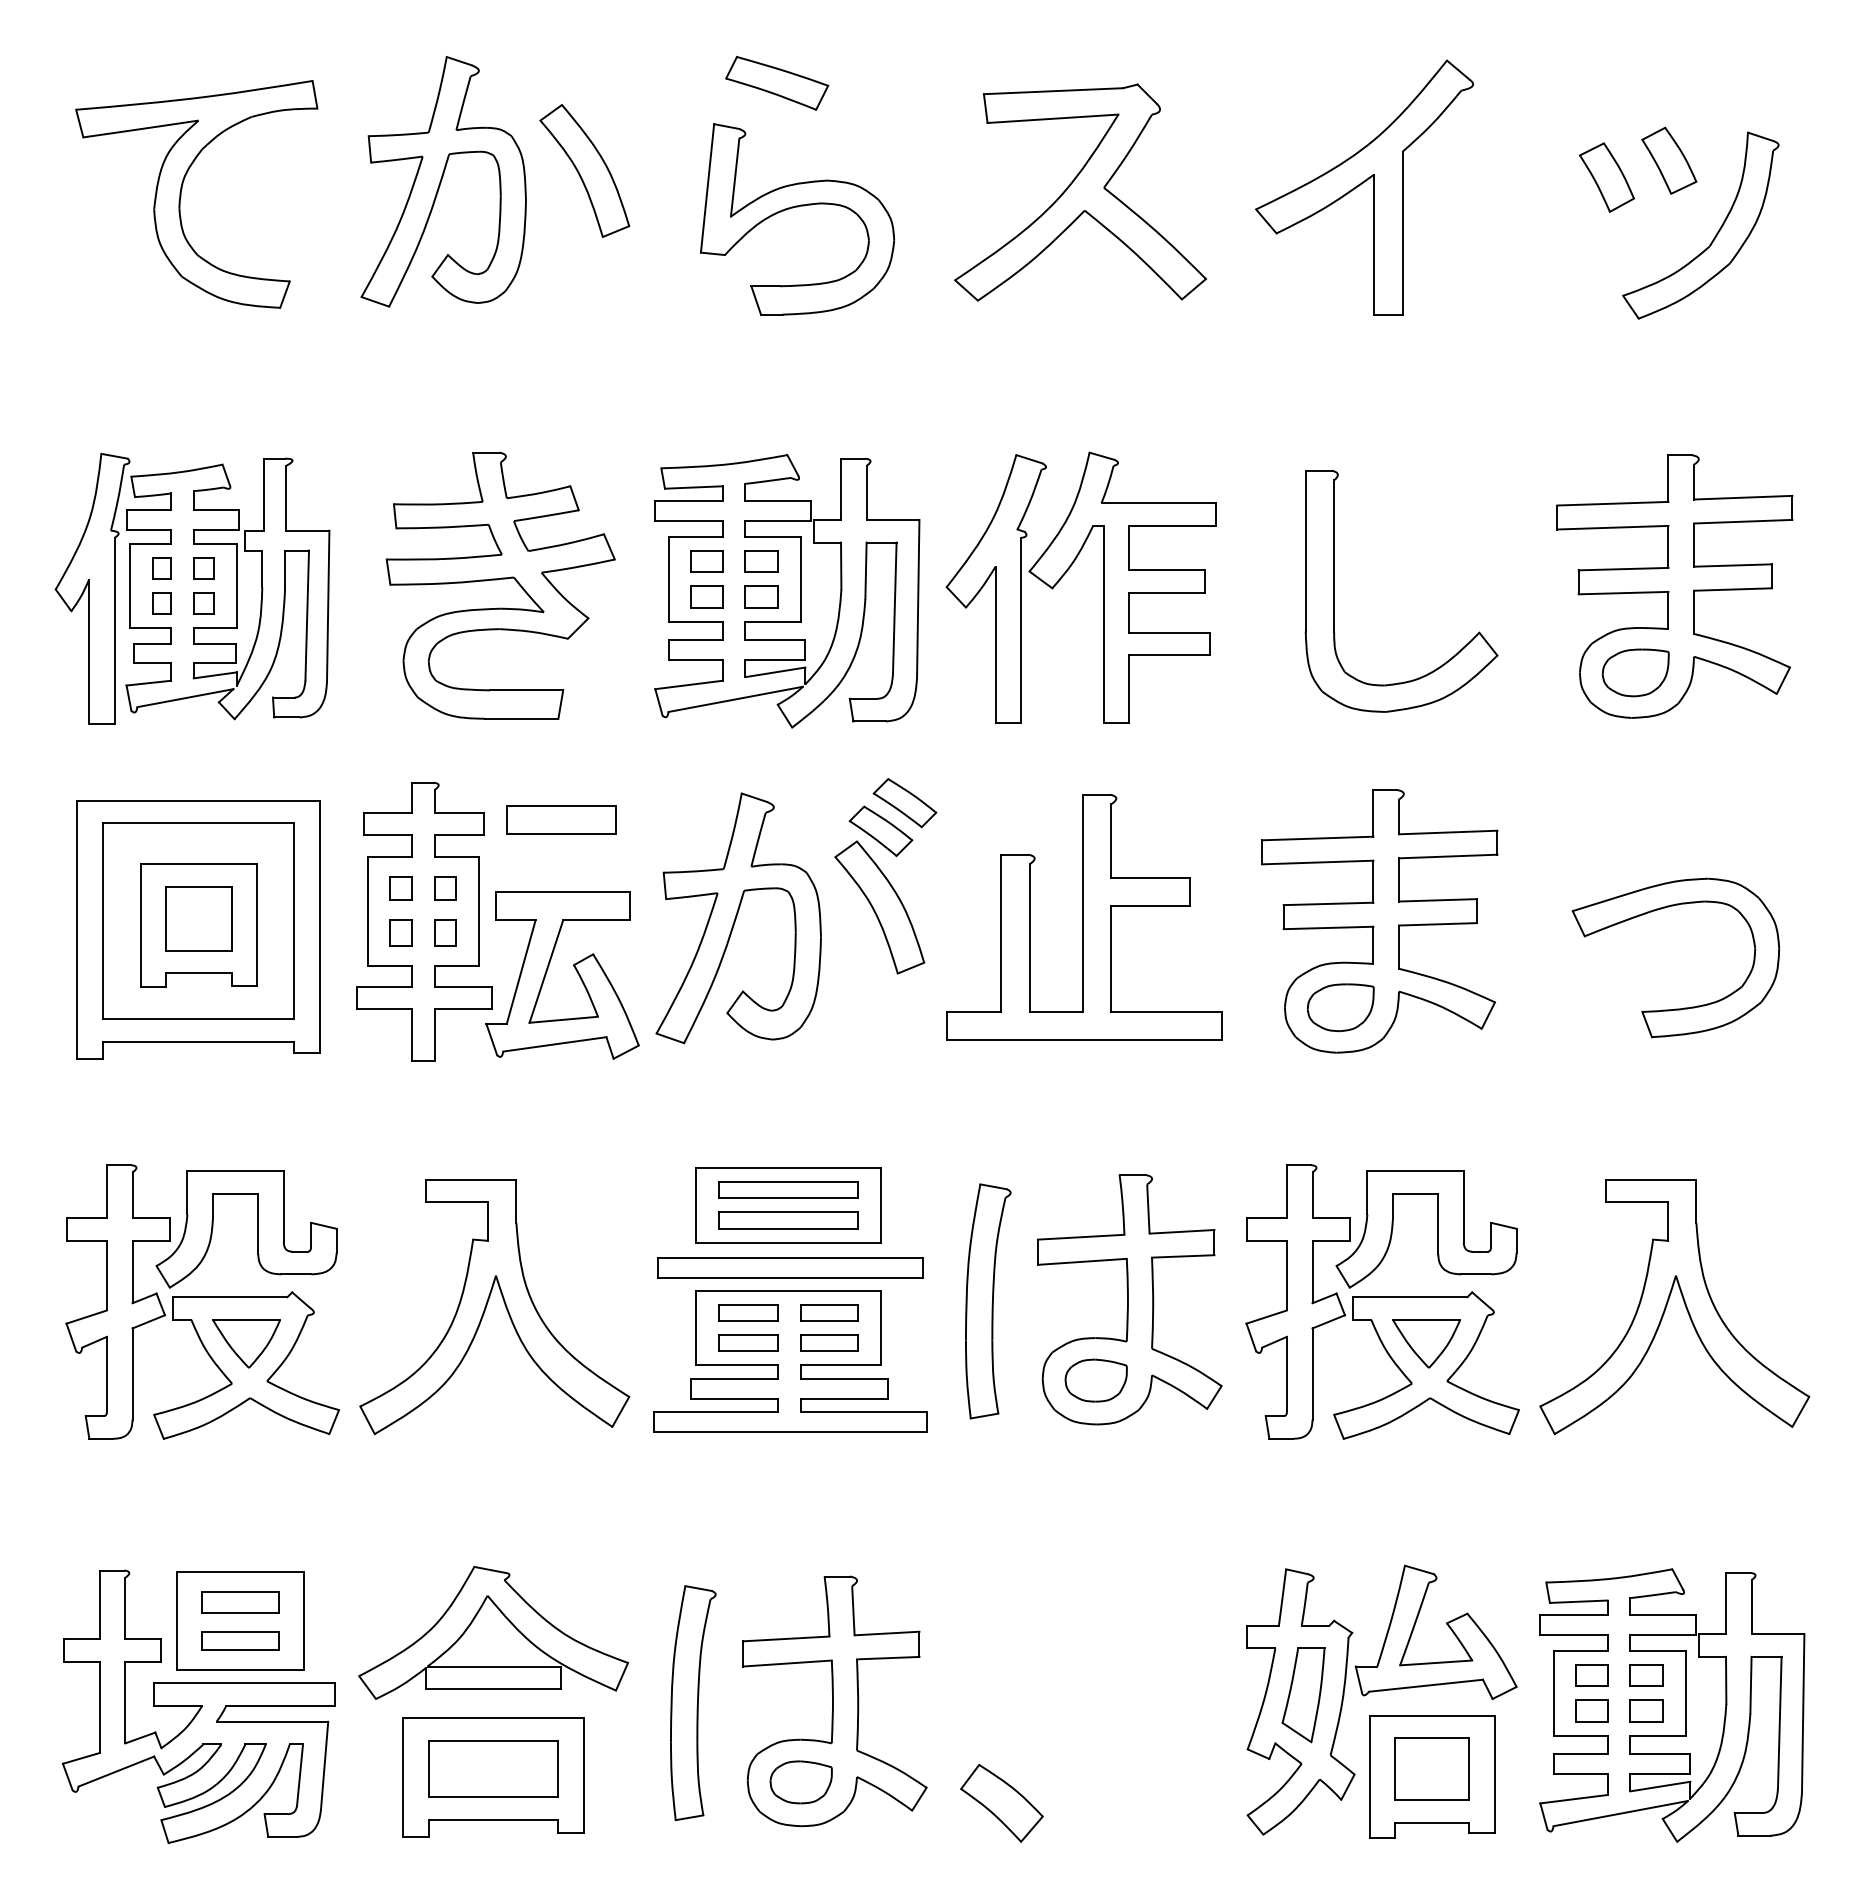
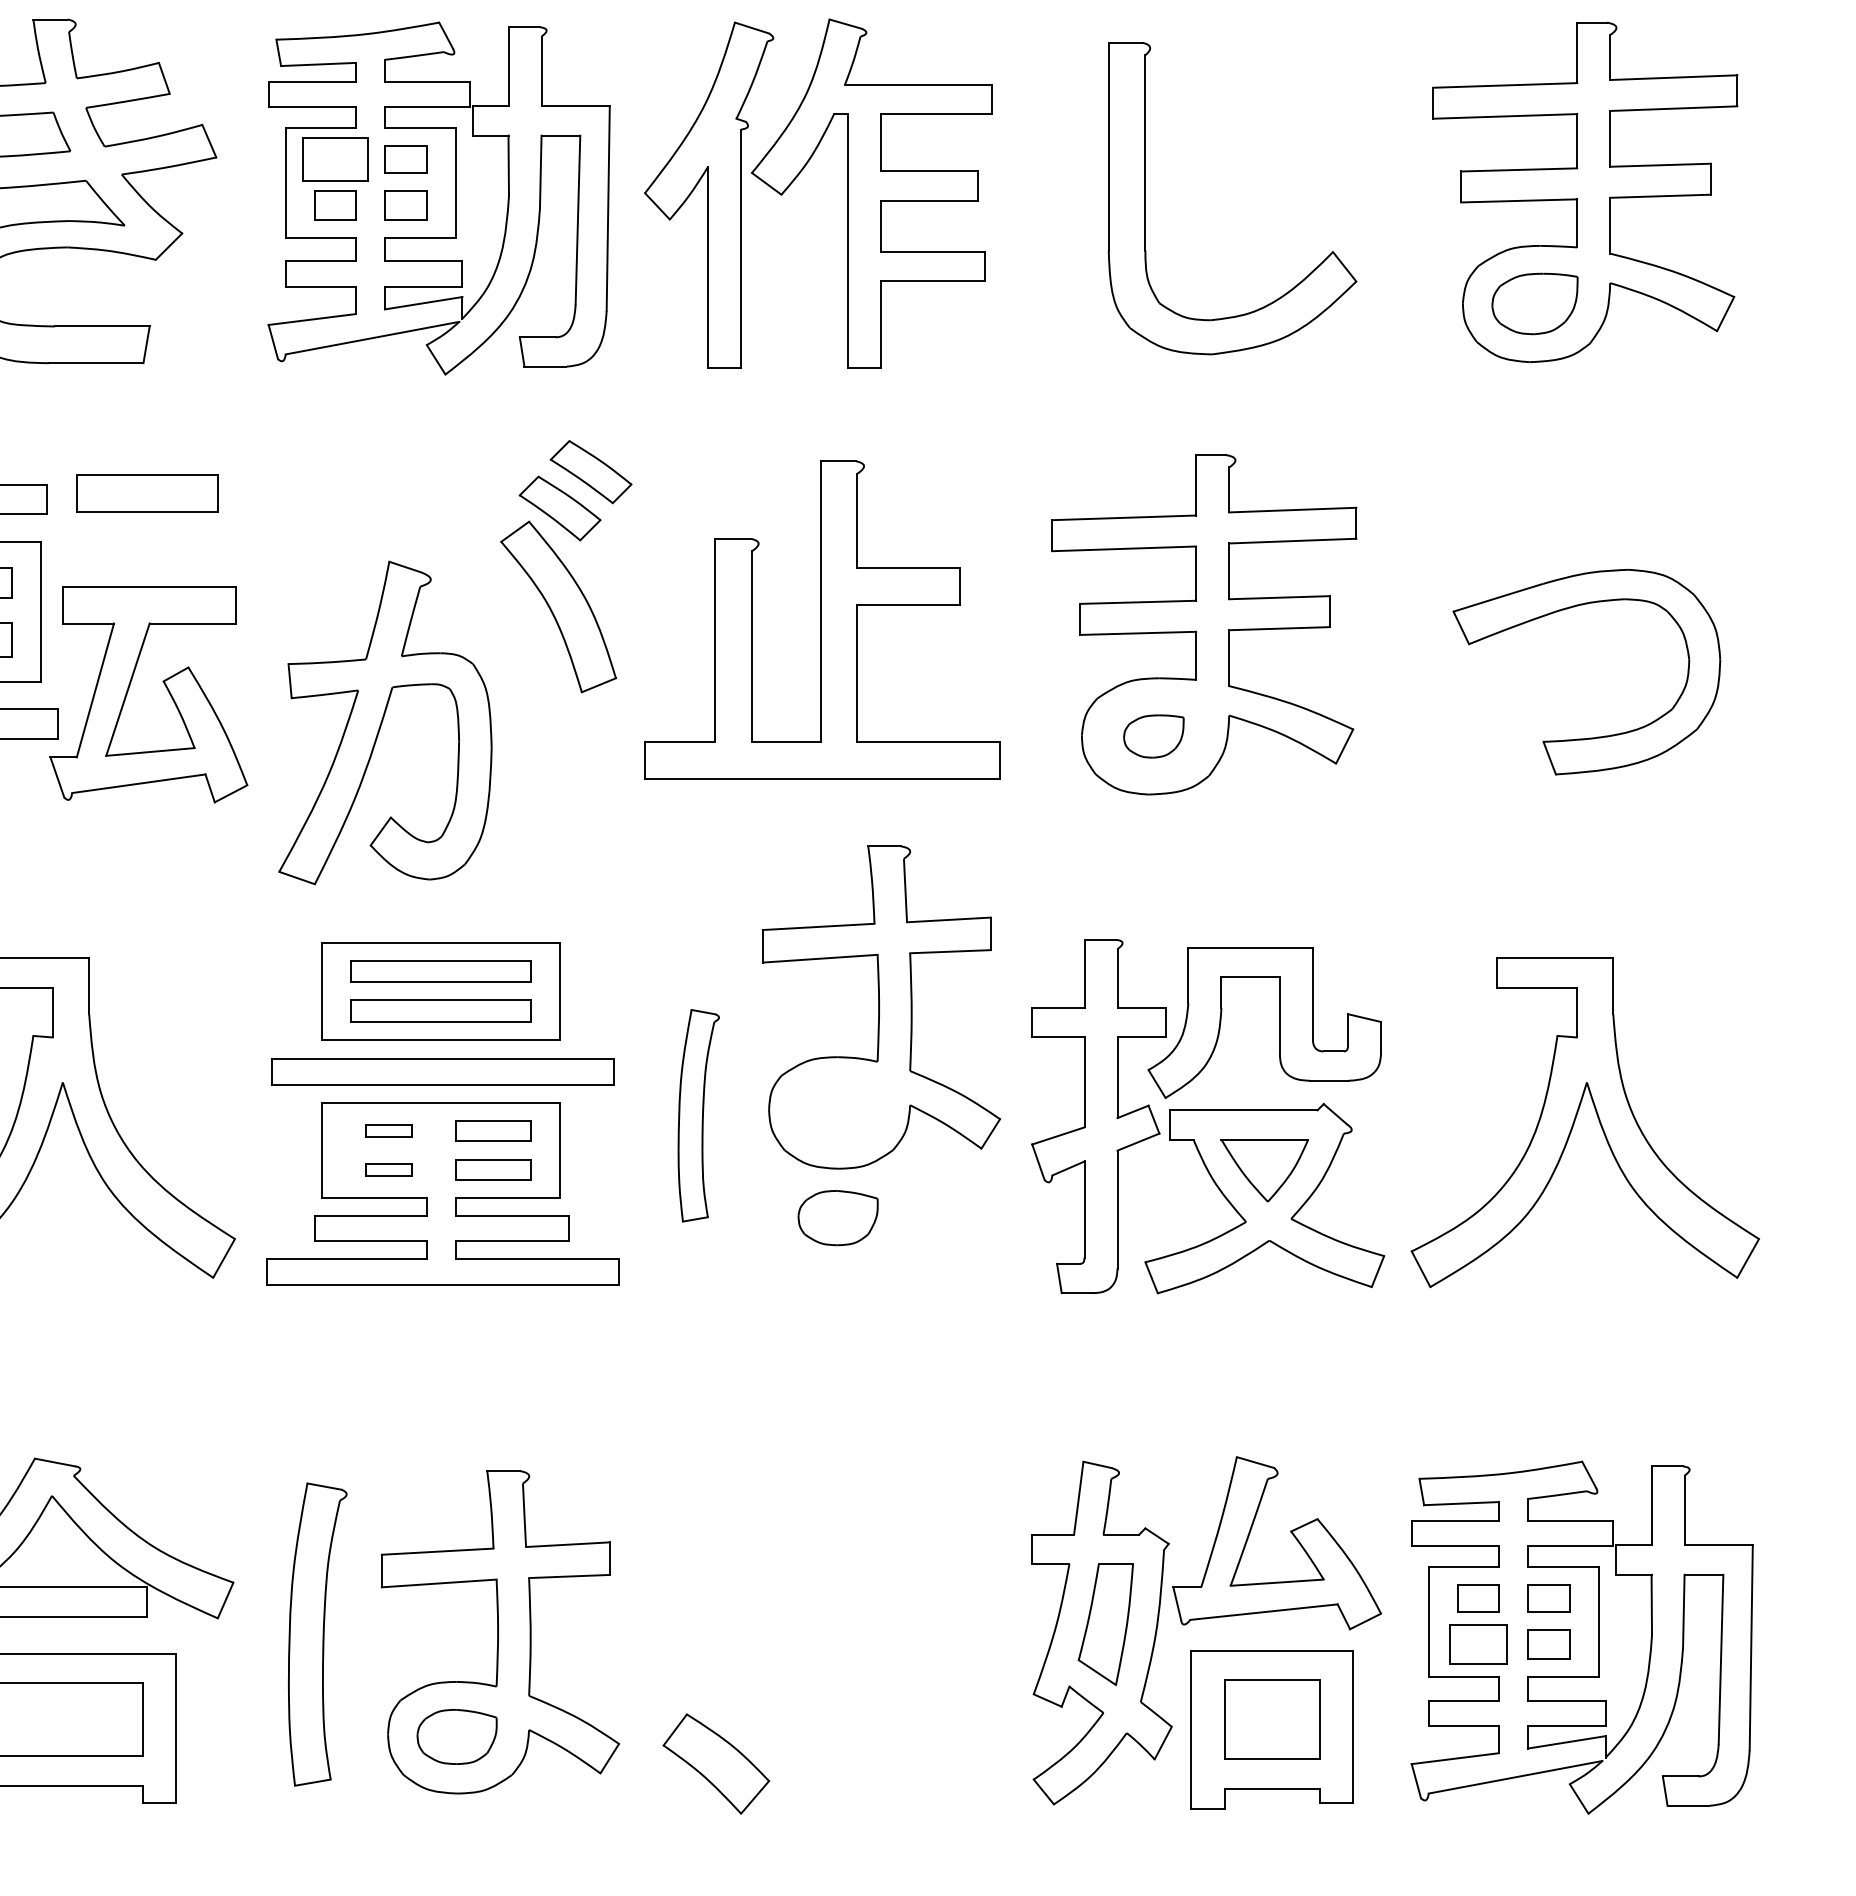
part: (706, 561) -> (334, 160), size x1.6
part: (738, 918) -> (385, 723), moved
part: (1340, 1007) -> (1153, 736), size x0.7
part: (1129, 1299) -> (881, 1007), moved
part: (988, 1301) -> (698, 1115), size x0.7
part: (748, 1312) -> (389, 1130), size x0.6
part: (748, 1342) -> (389, 1168), size x0.6
part: (1591, 1710) -> (1477, 1644), size x1.4

